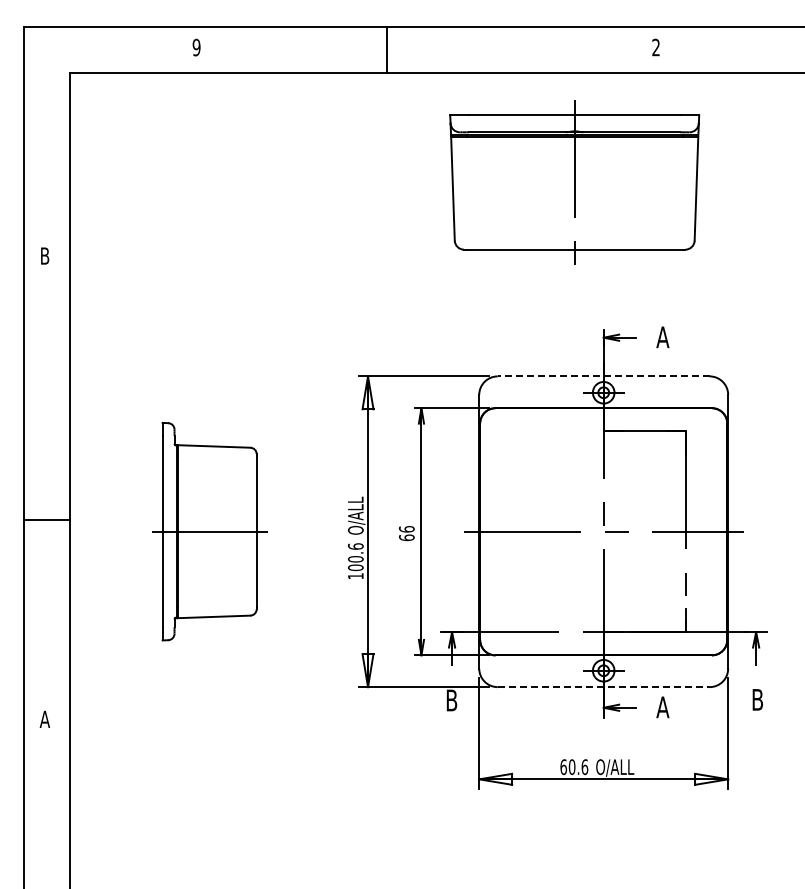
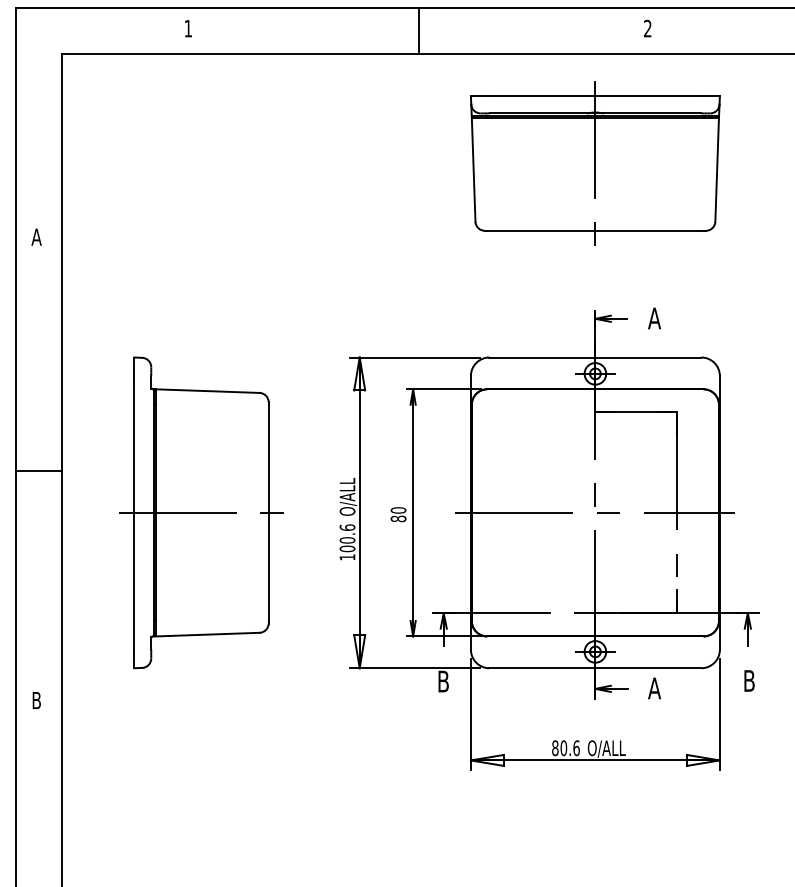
text: (196, 47) -> (188, 28), 9 -> 1
line: (387, 49) -> (419, 30), moved
part: (574, 182) -> (595, 163), moved
text: (44, 255) -> (36, 236), B -> A
line: (603, 376) -> (595, 357), dashed -> solid
line: (47, 520) -> (39, 471), moved
part: (209, 531) -> (201, 512), size x1.43
text: (406, 533) -> (398, 514), 66 -> 80
line: (603, 687) -> (595, 668), dashed -> solid
text: (44, 718) -> (36, 699), A -> B
text: (563, 766) -> (555, 747), 60.6 -> 80.6

